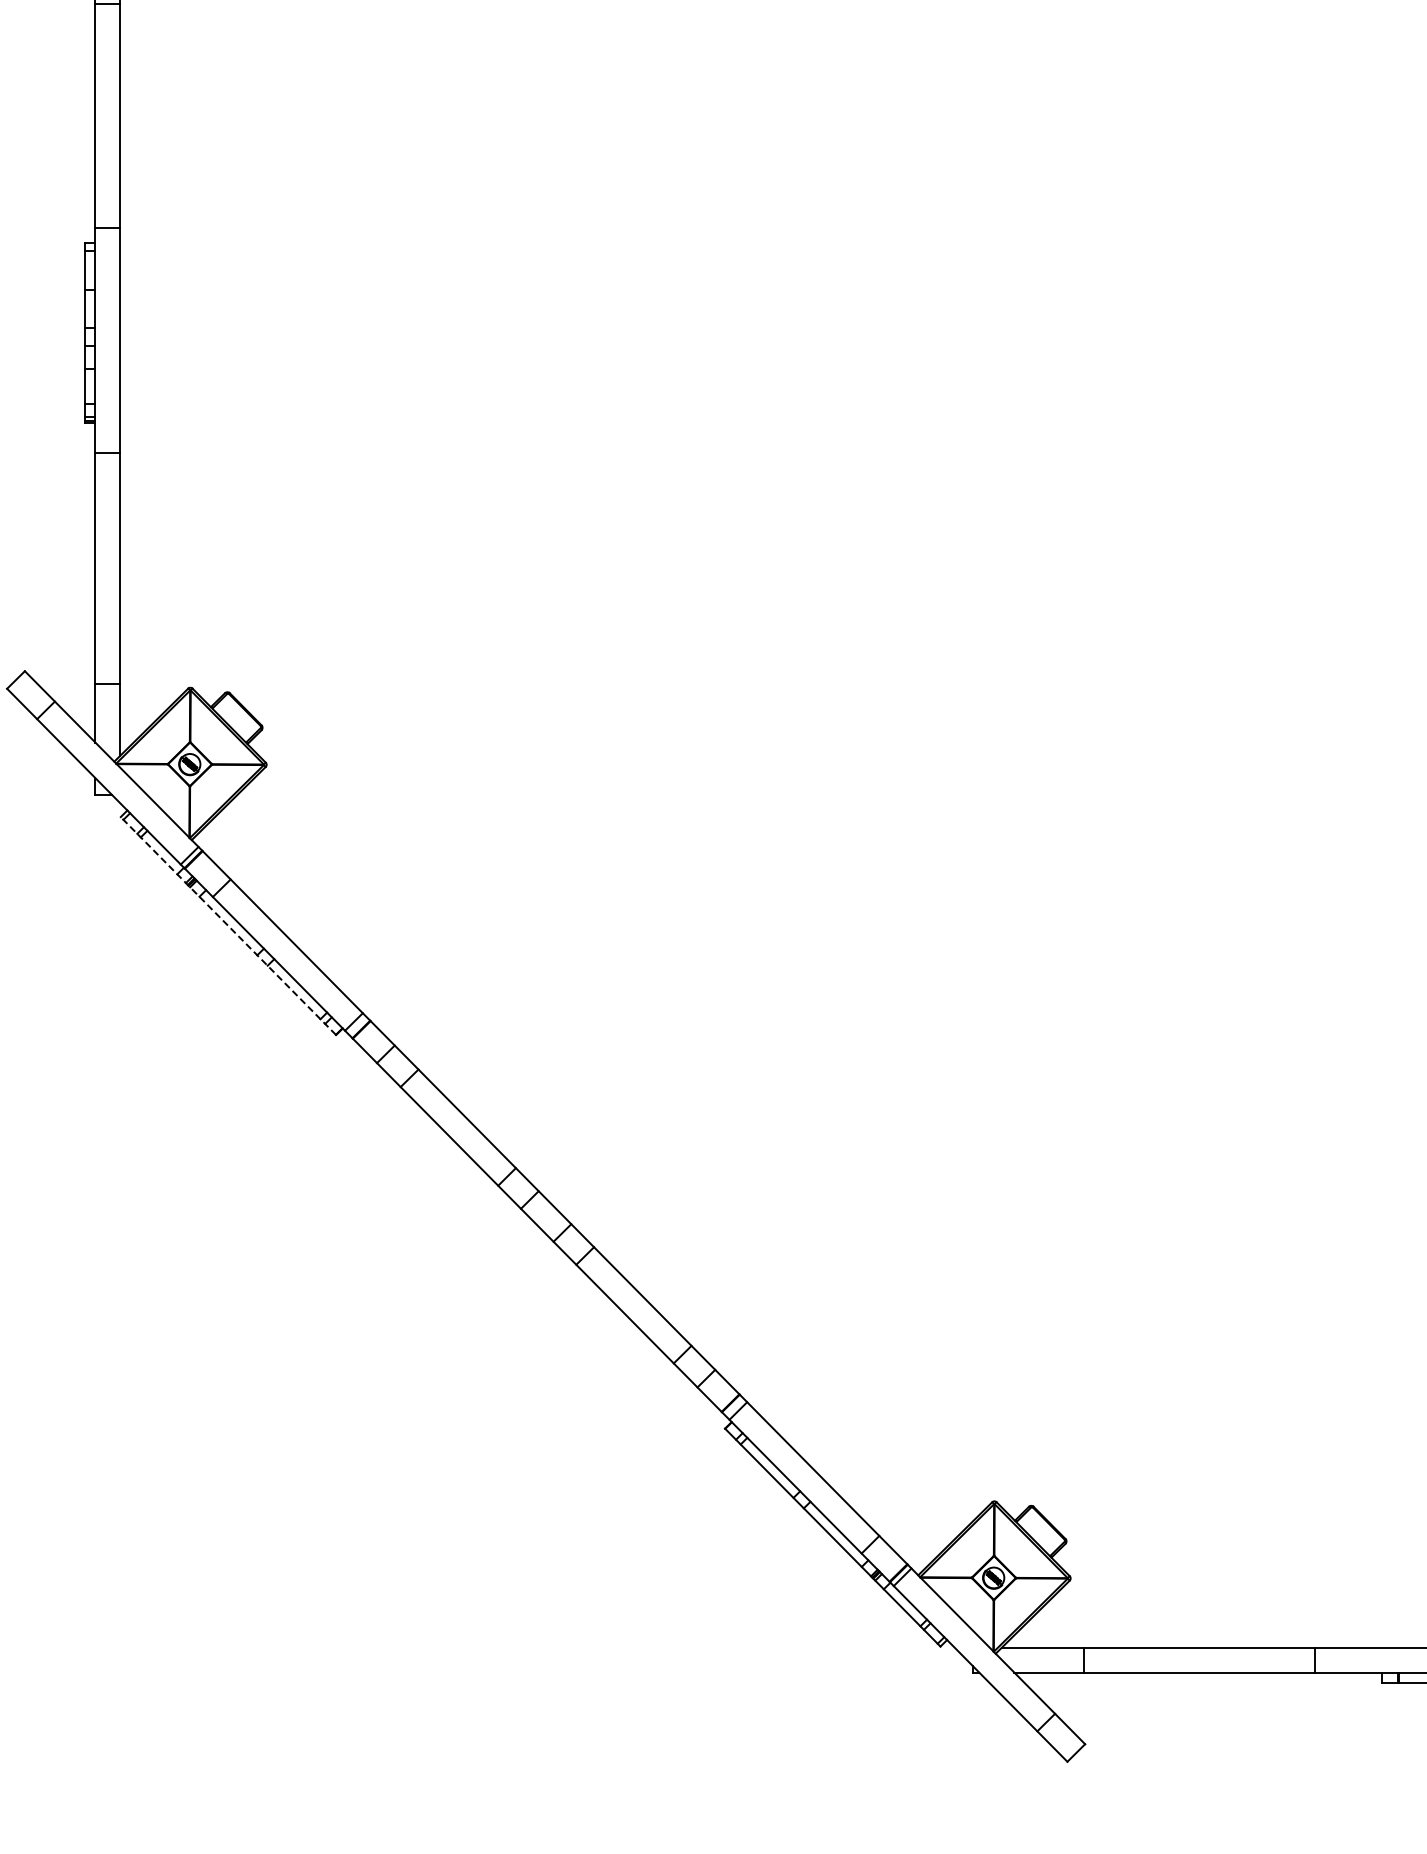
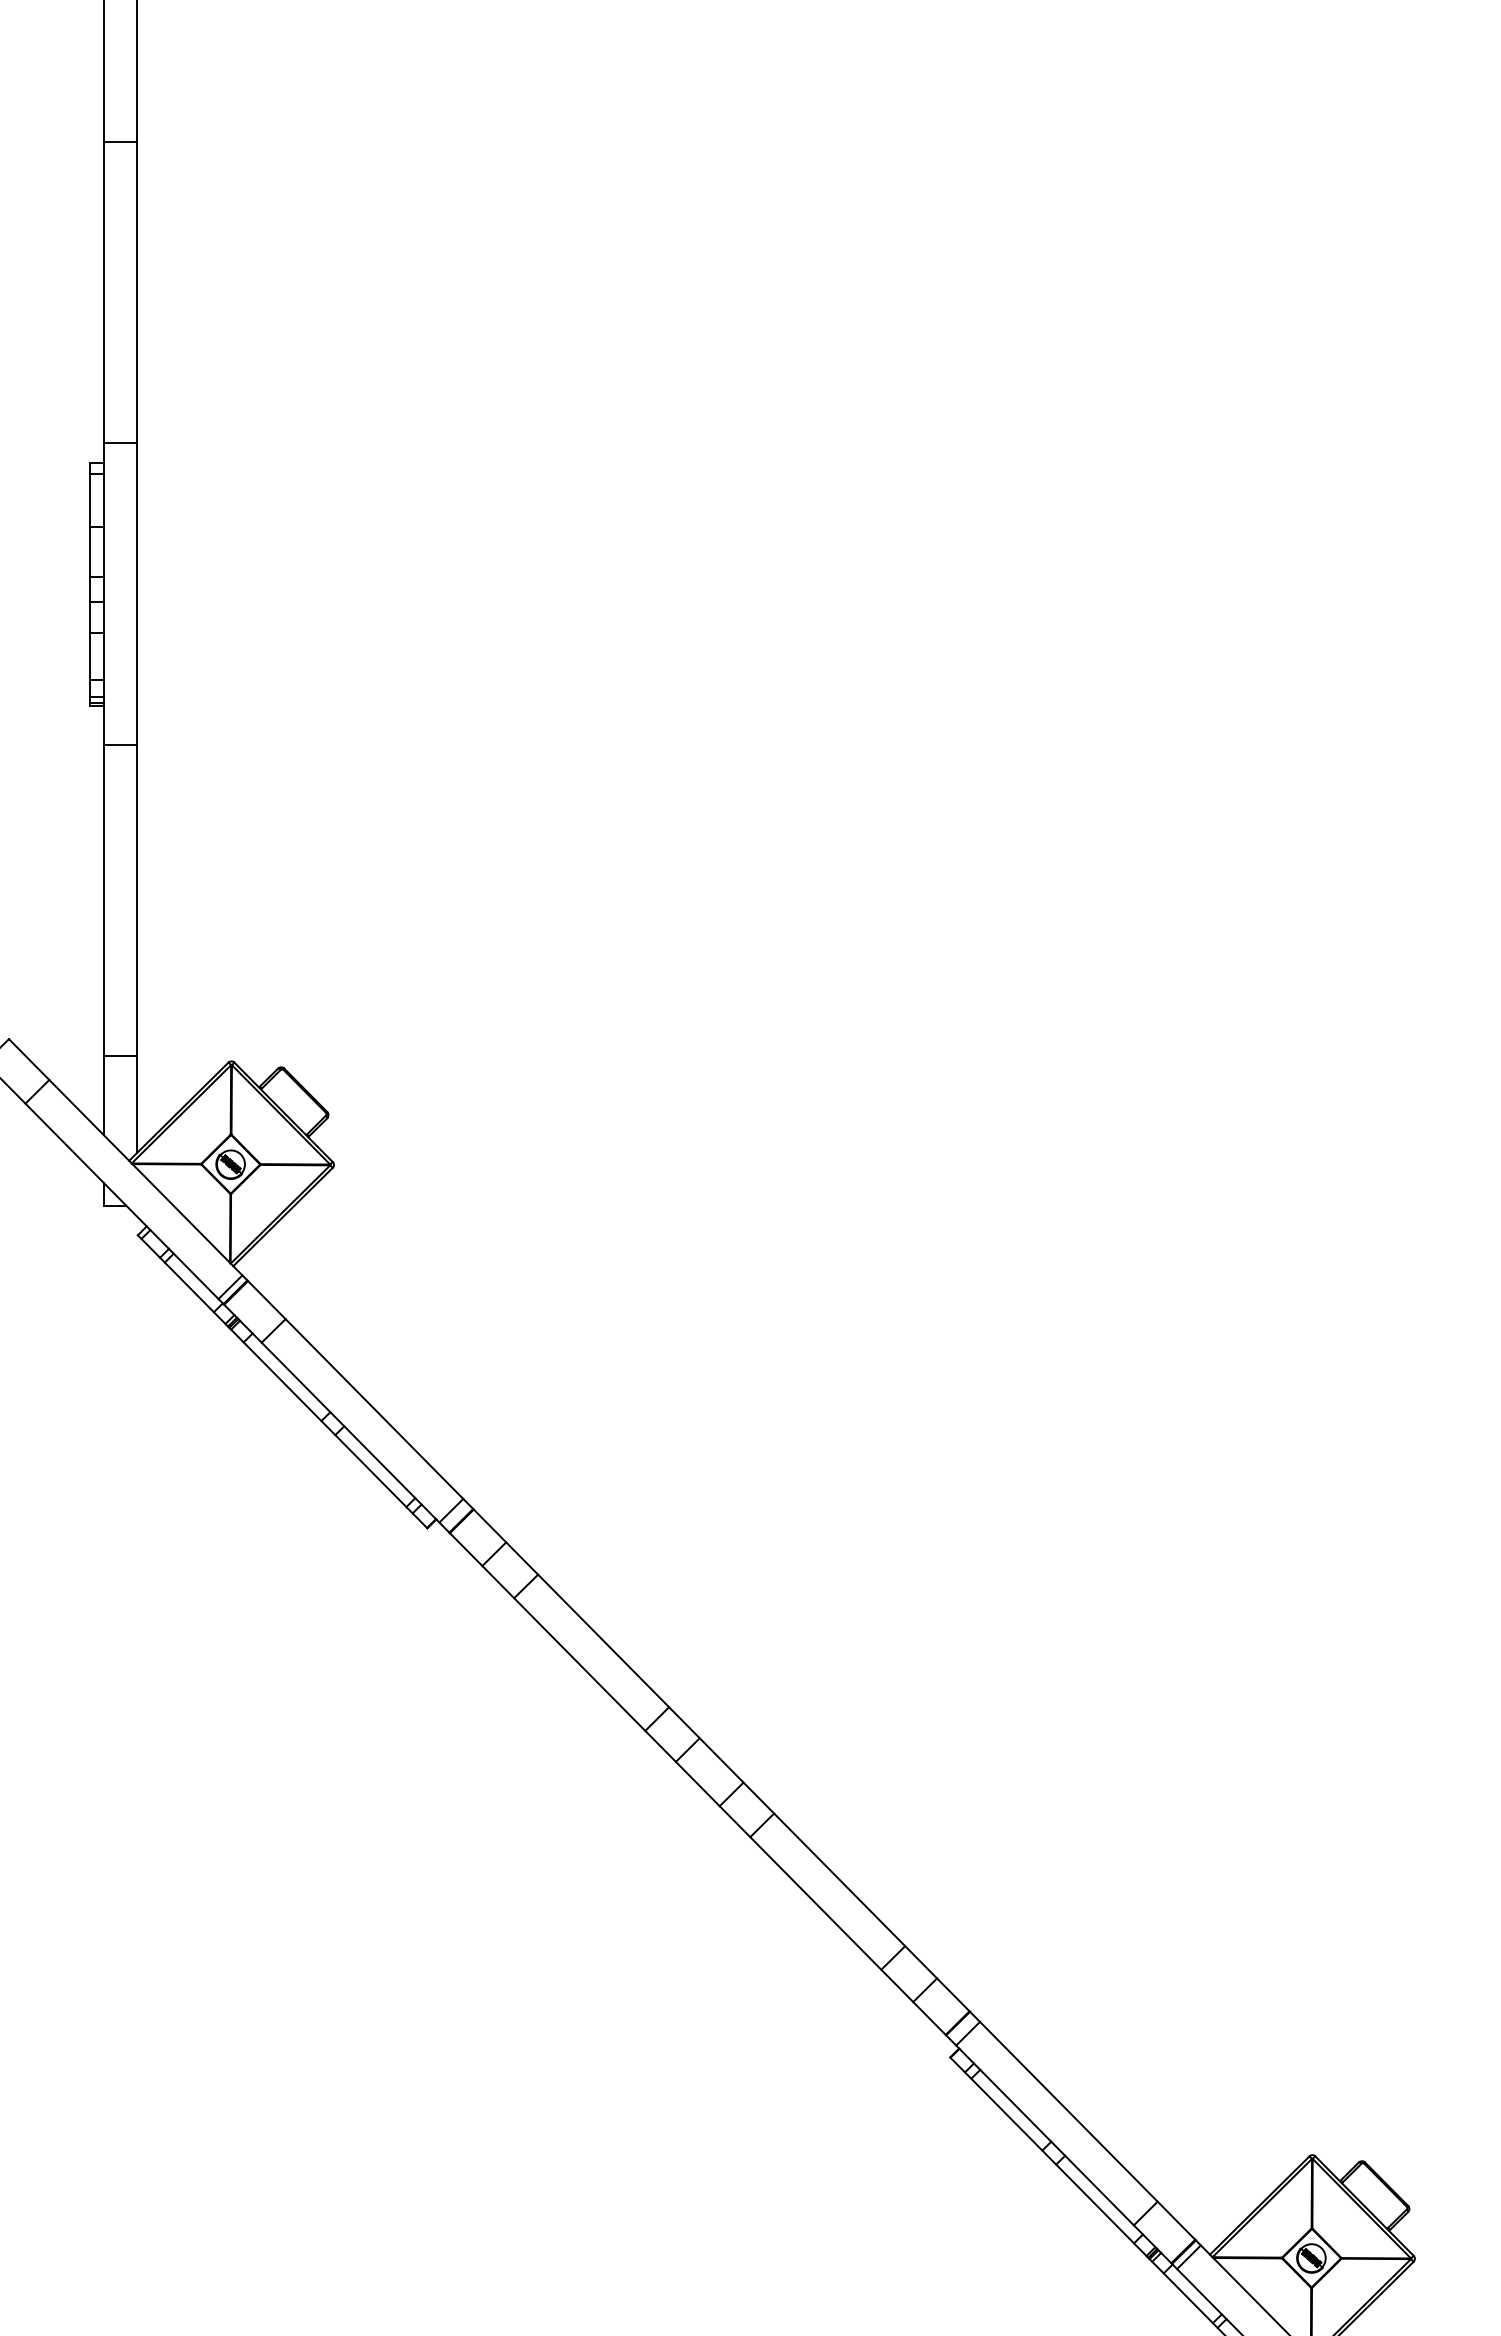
line: (228, 925) -> (282, 1381), dashed -> solid

